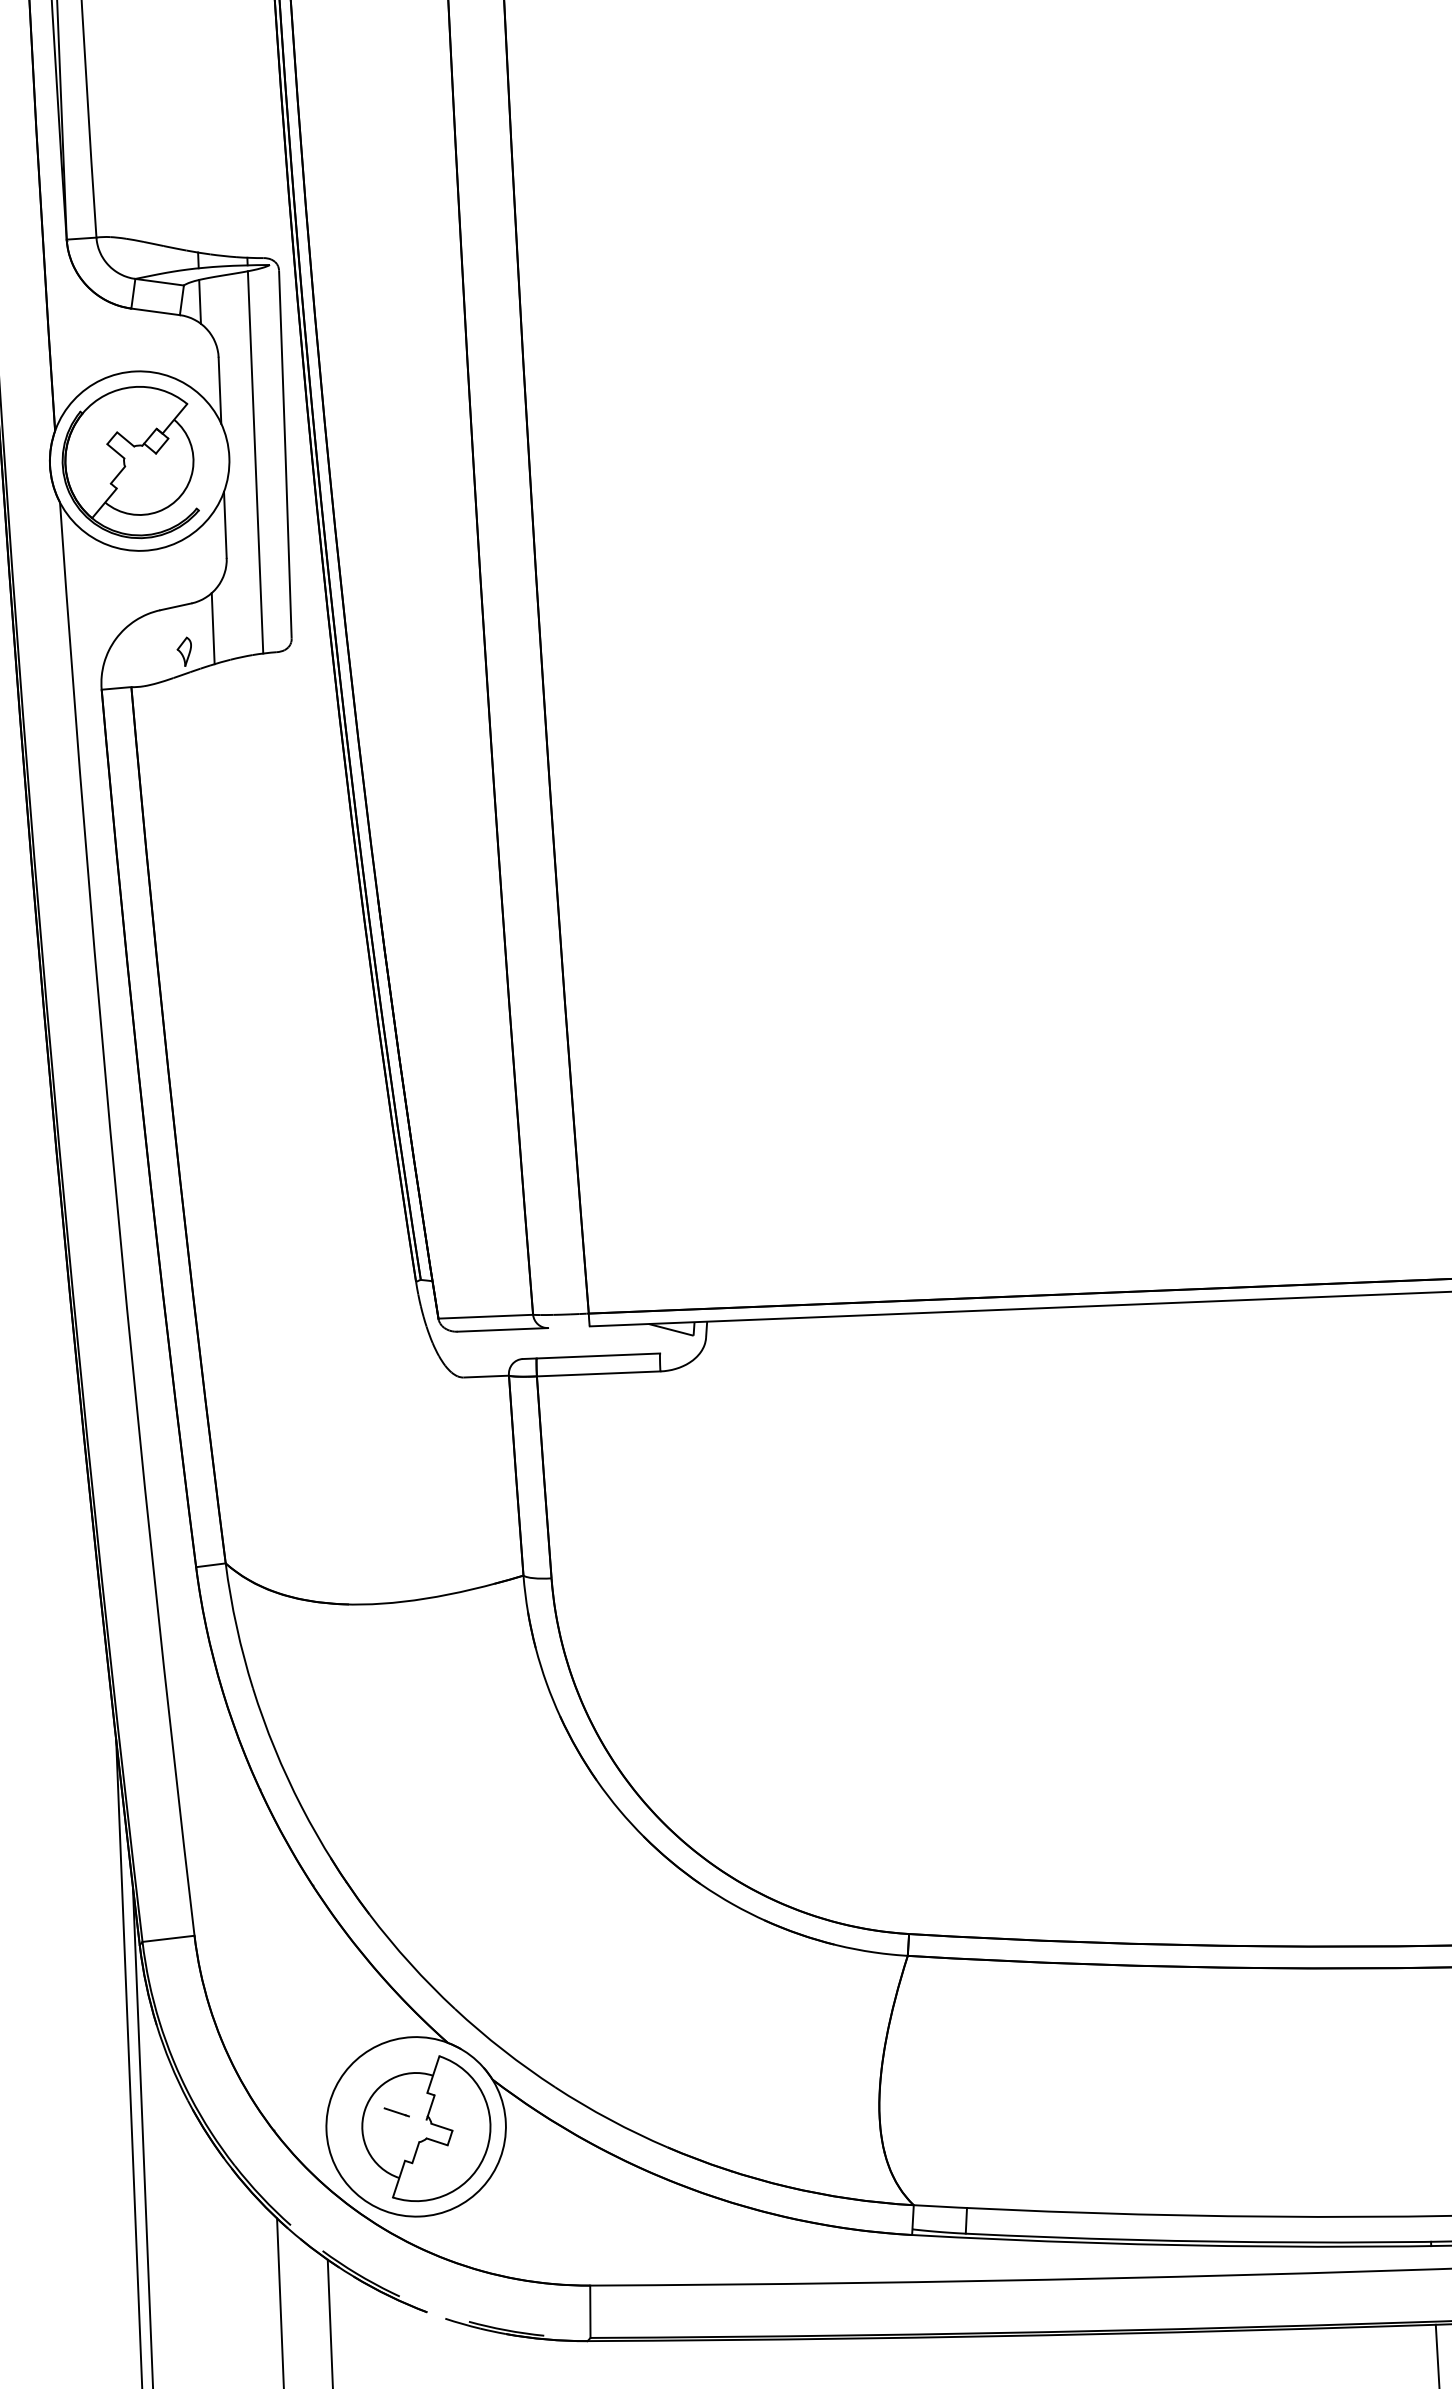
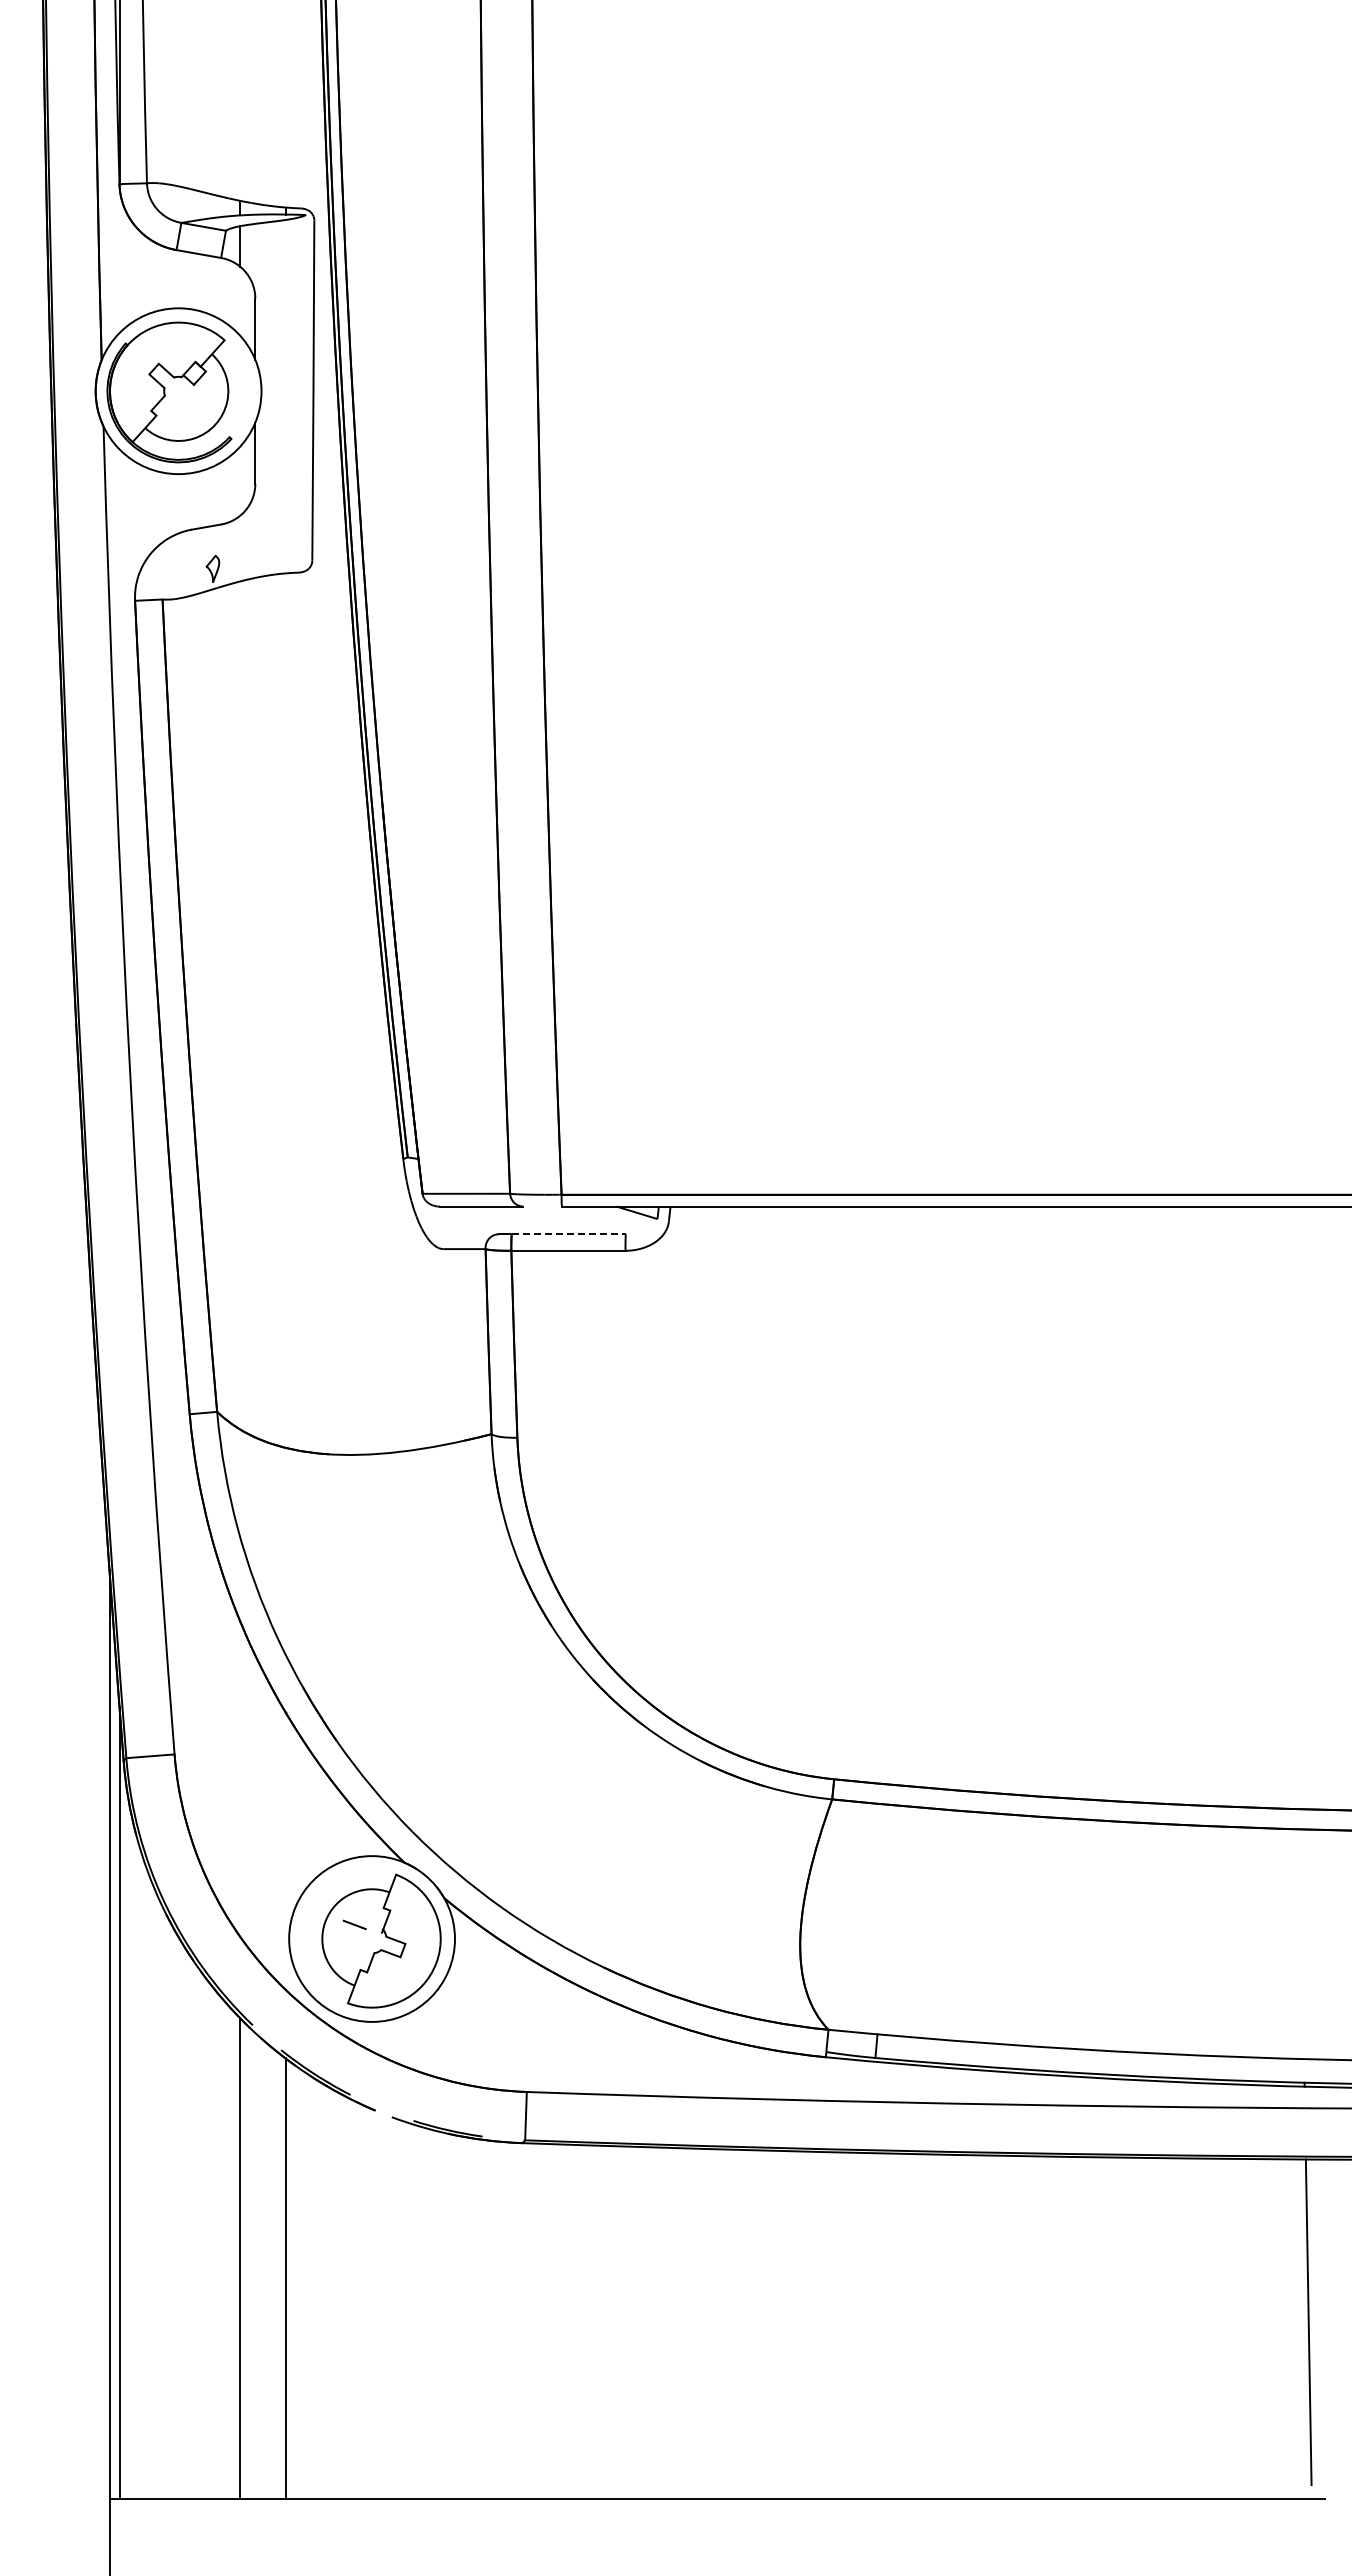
line: (255, 462) -> (285, 396), removed
line: (213, 628) -> (240, 548), removed
line: (599, 1356) -> (569, 1234), solid -> dashed

